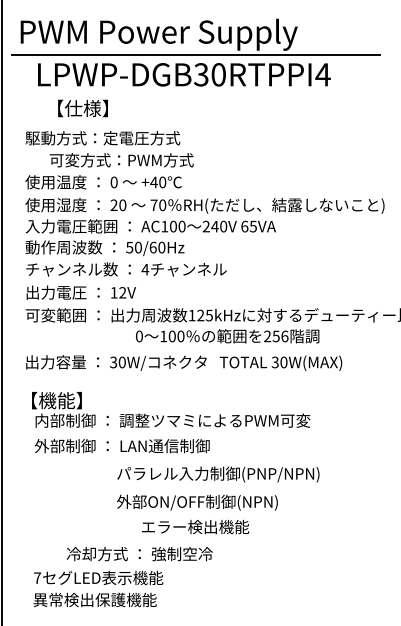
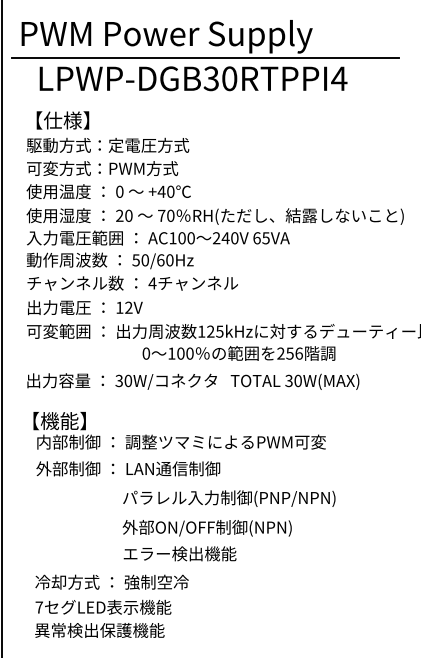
text: (82, 108) -> (62, 120), moved
text: (121, 160) -> (102, 168), moved
text: (195, 526) -> (180, 553), moved
text: (139, 554) -> (111, 582), moved

